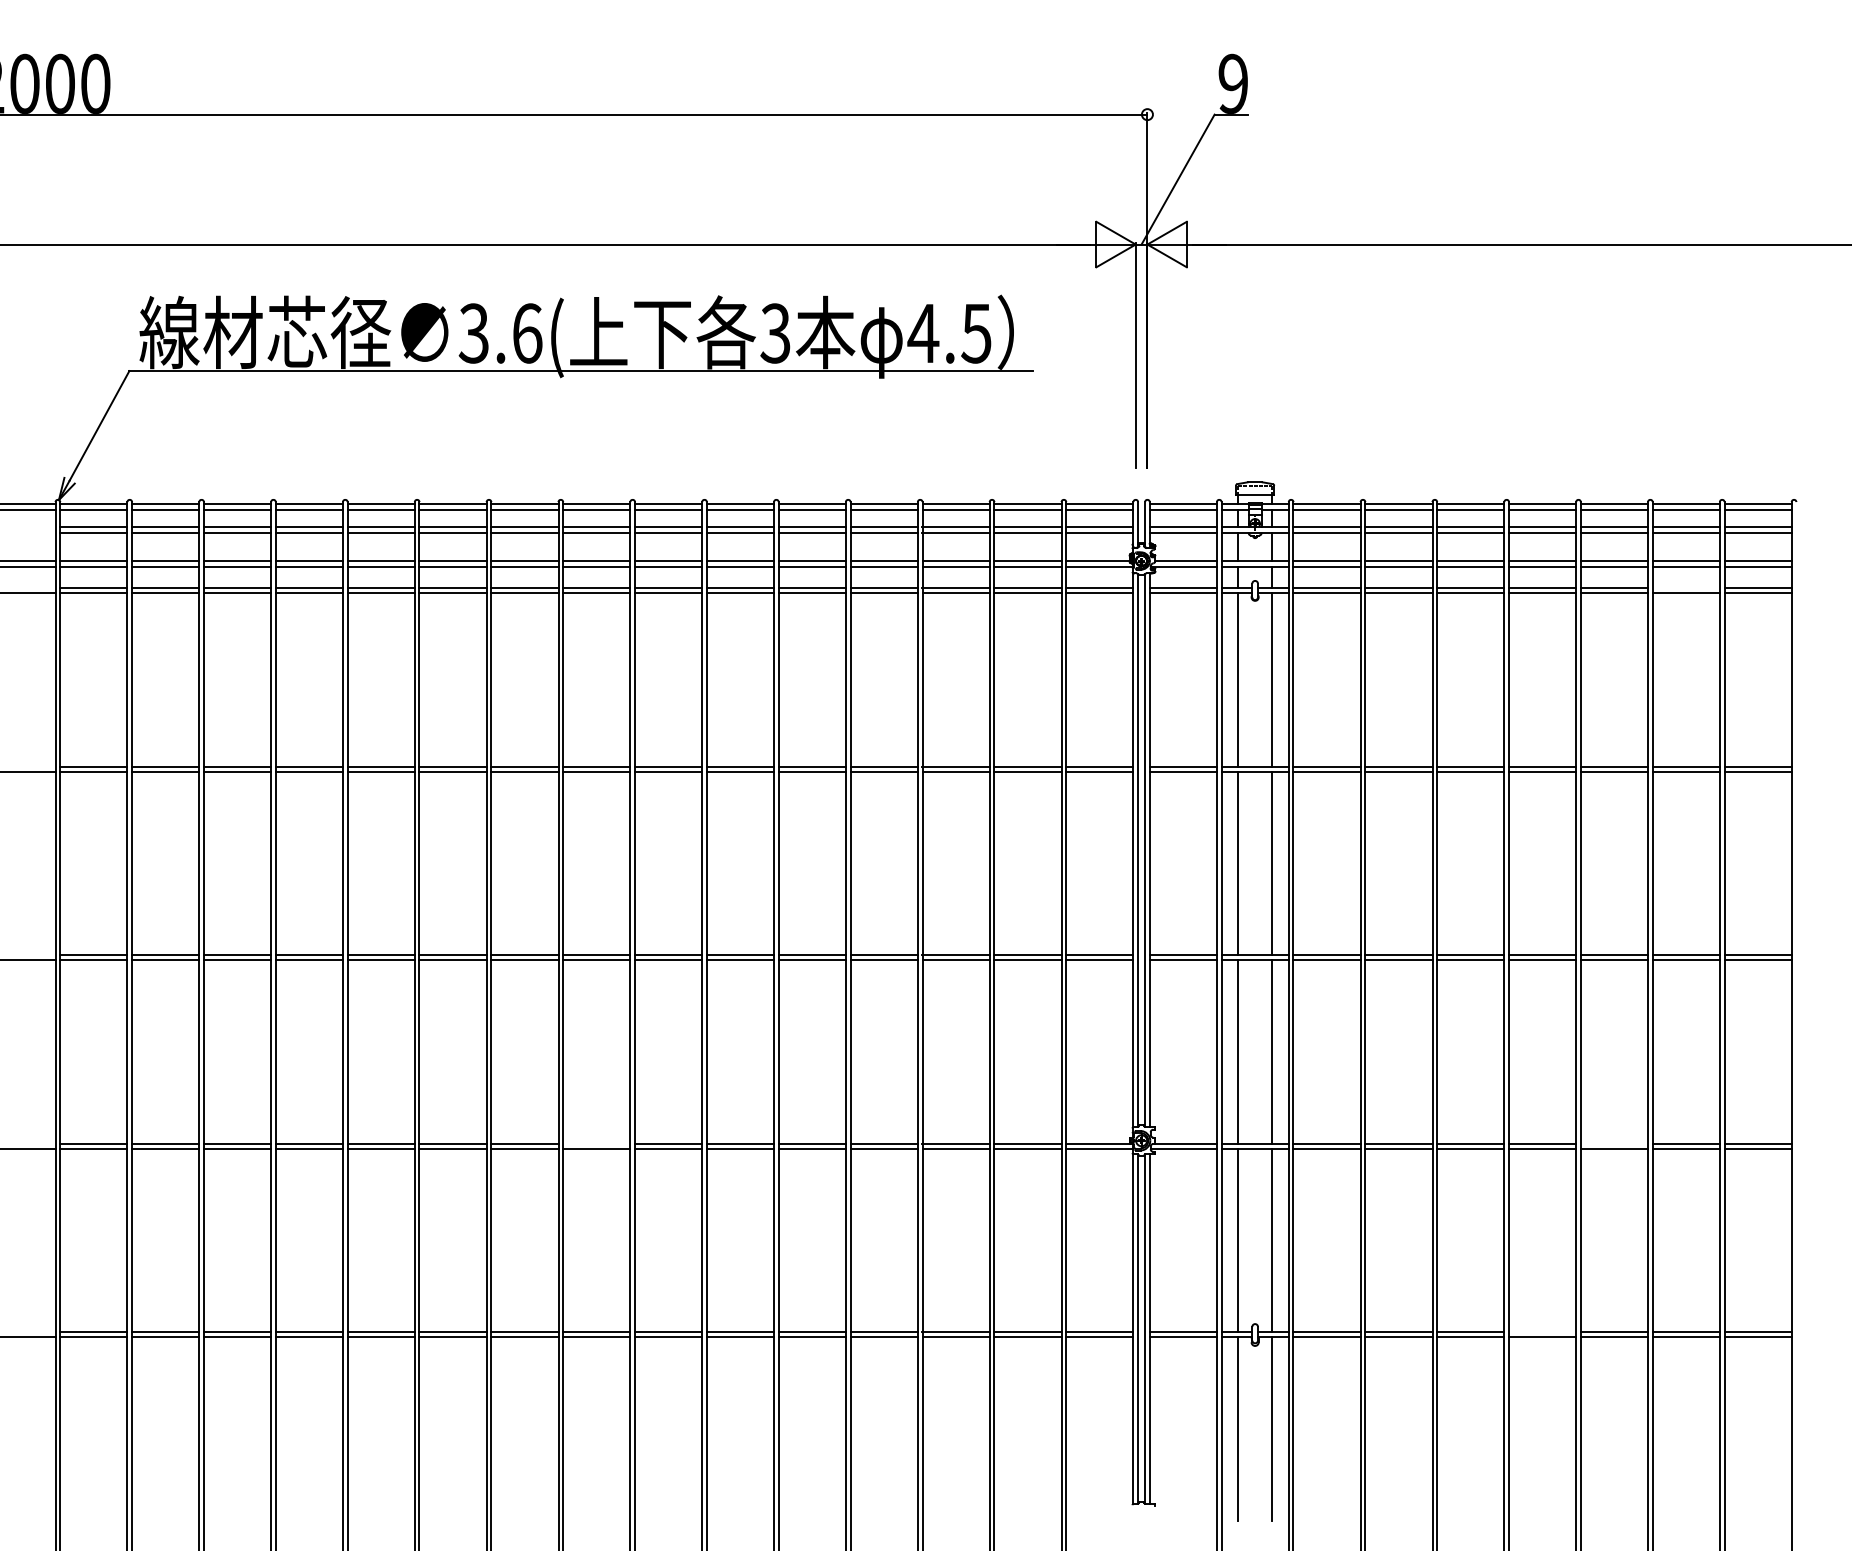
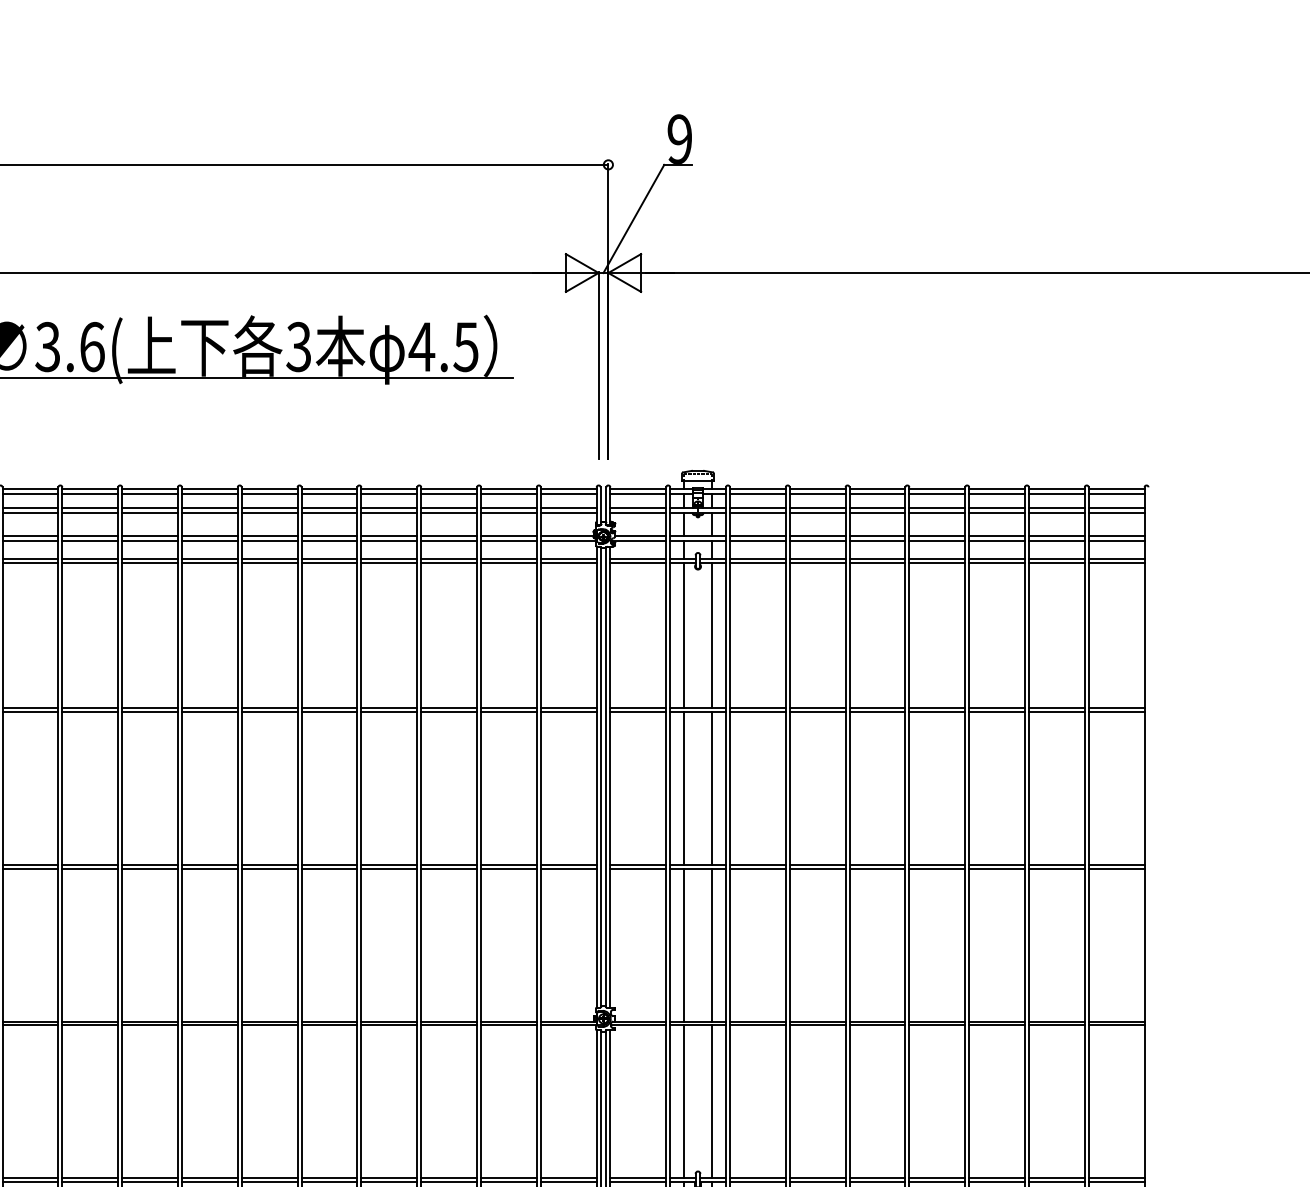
line: (1685, 588) -> (1056, 559), added
line: (596, 1143) -> (149, 1021), added
line: (1614, 1143) -> (997, 1021), added
line: (1542, 1332) -> (937, 1178), added

